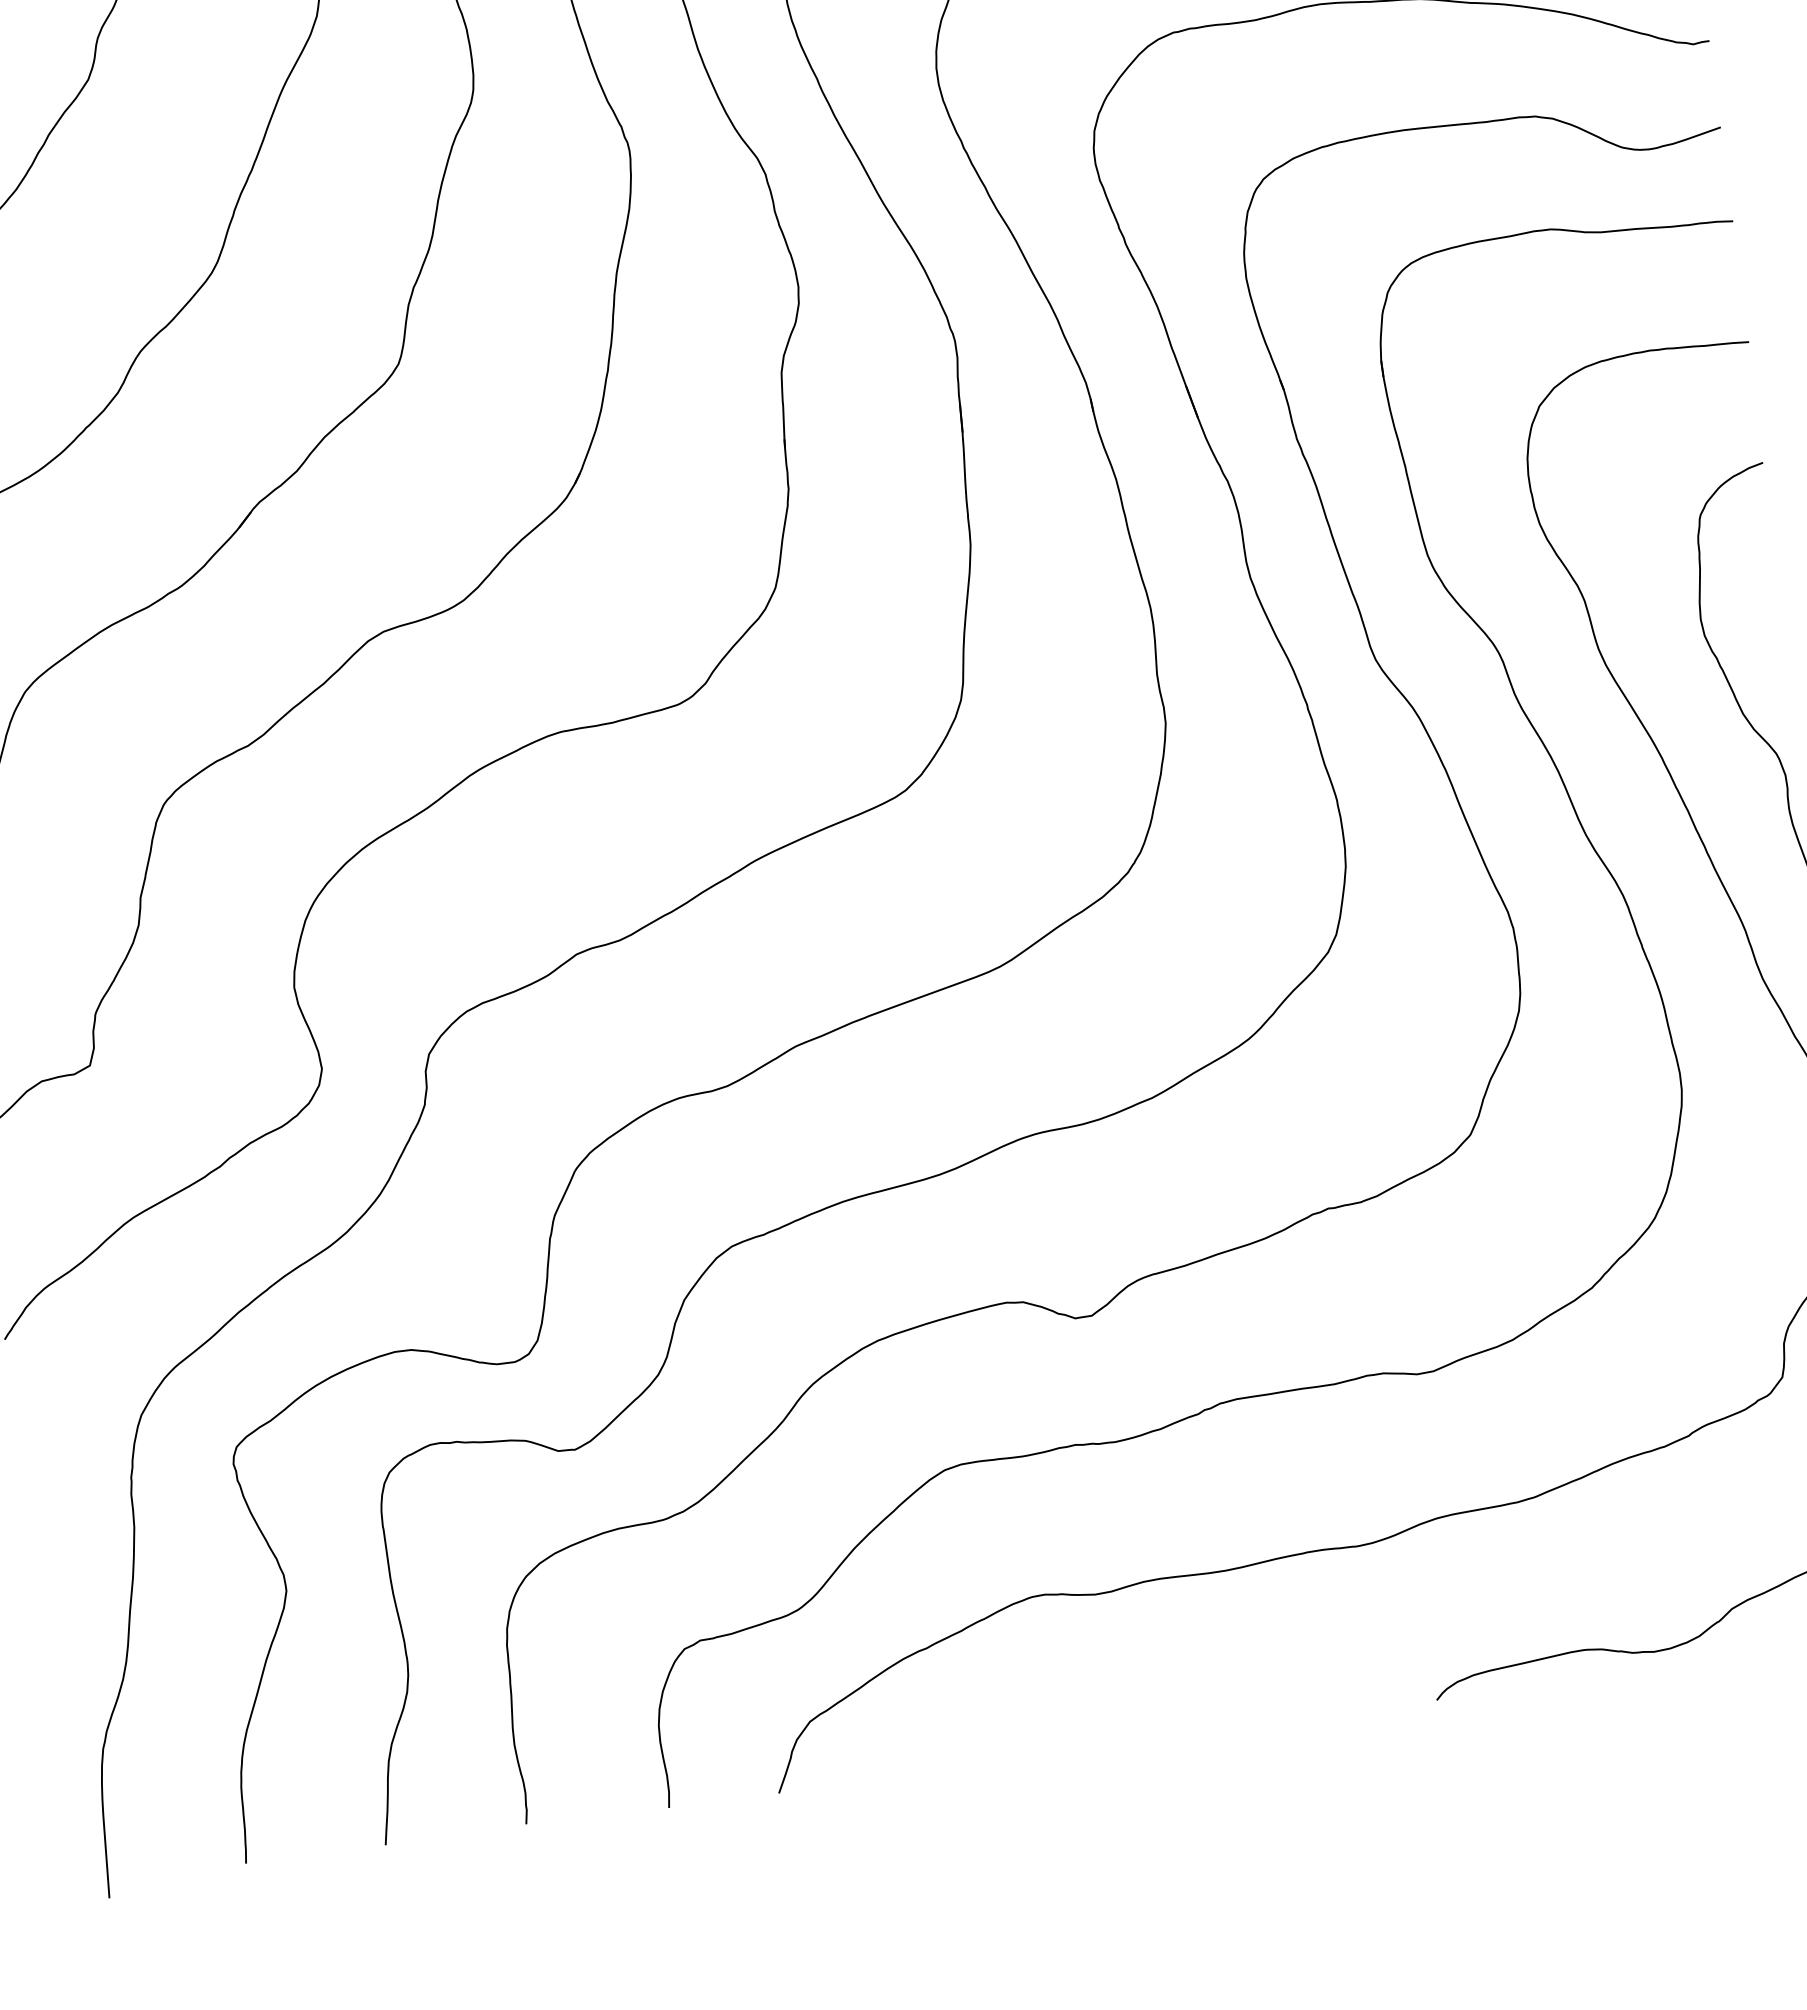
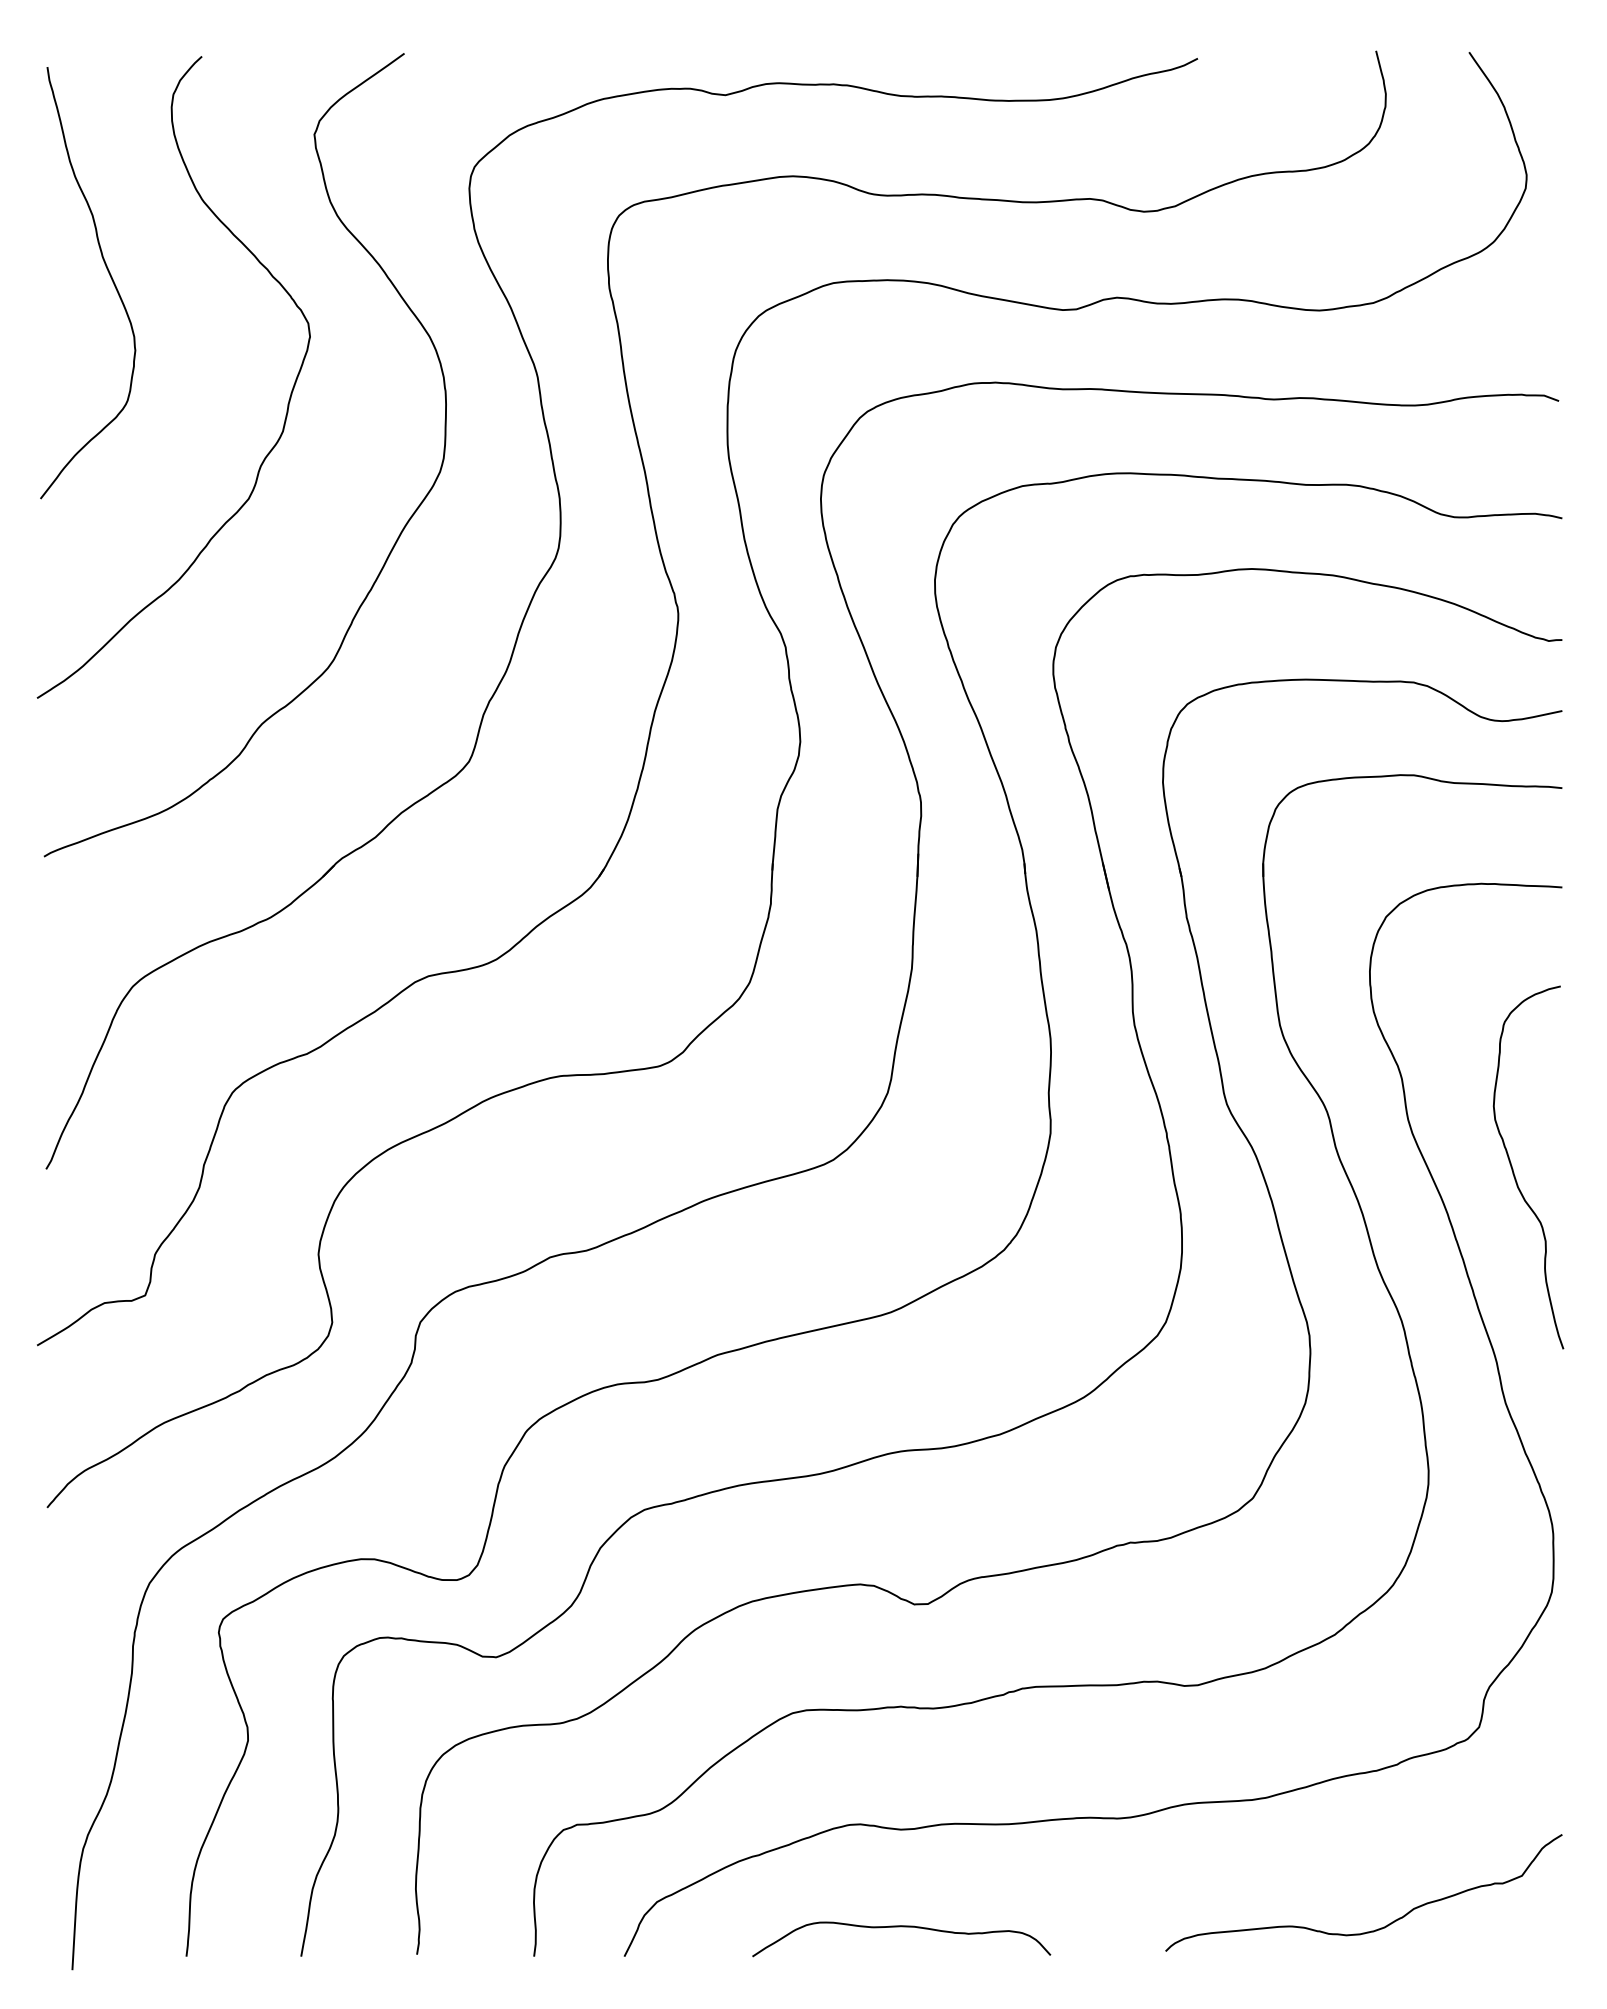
curve: (1111, 1713) -> (901, 1927), added

